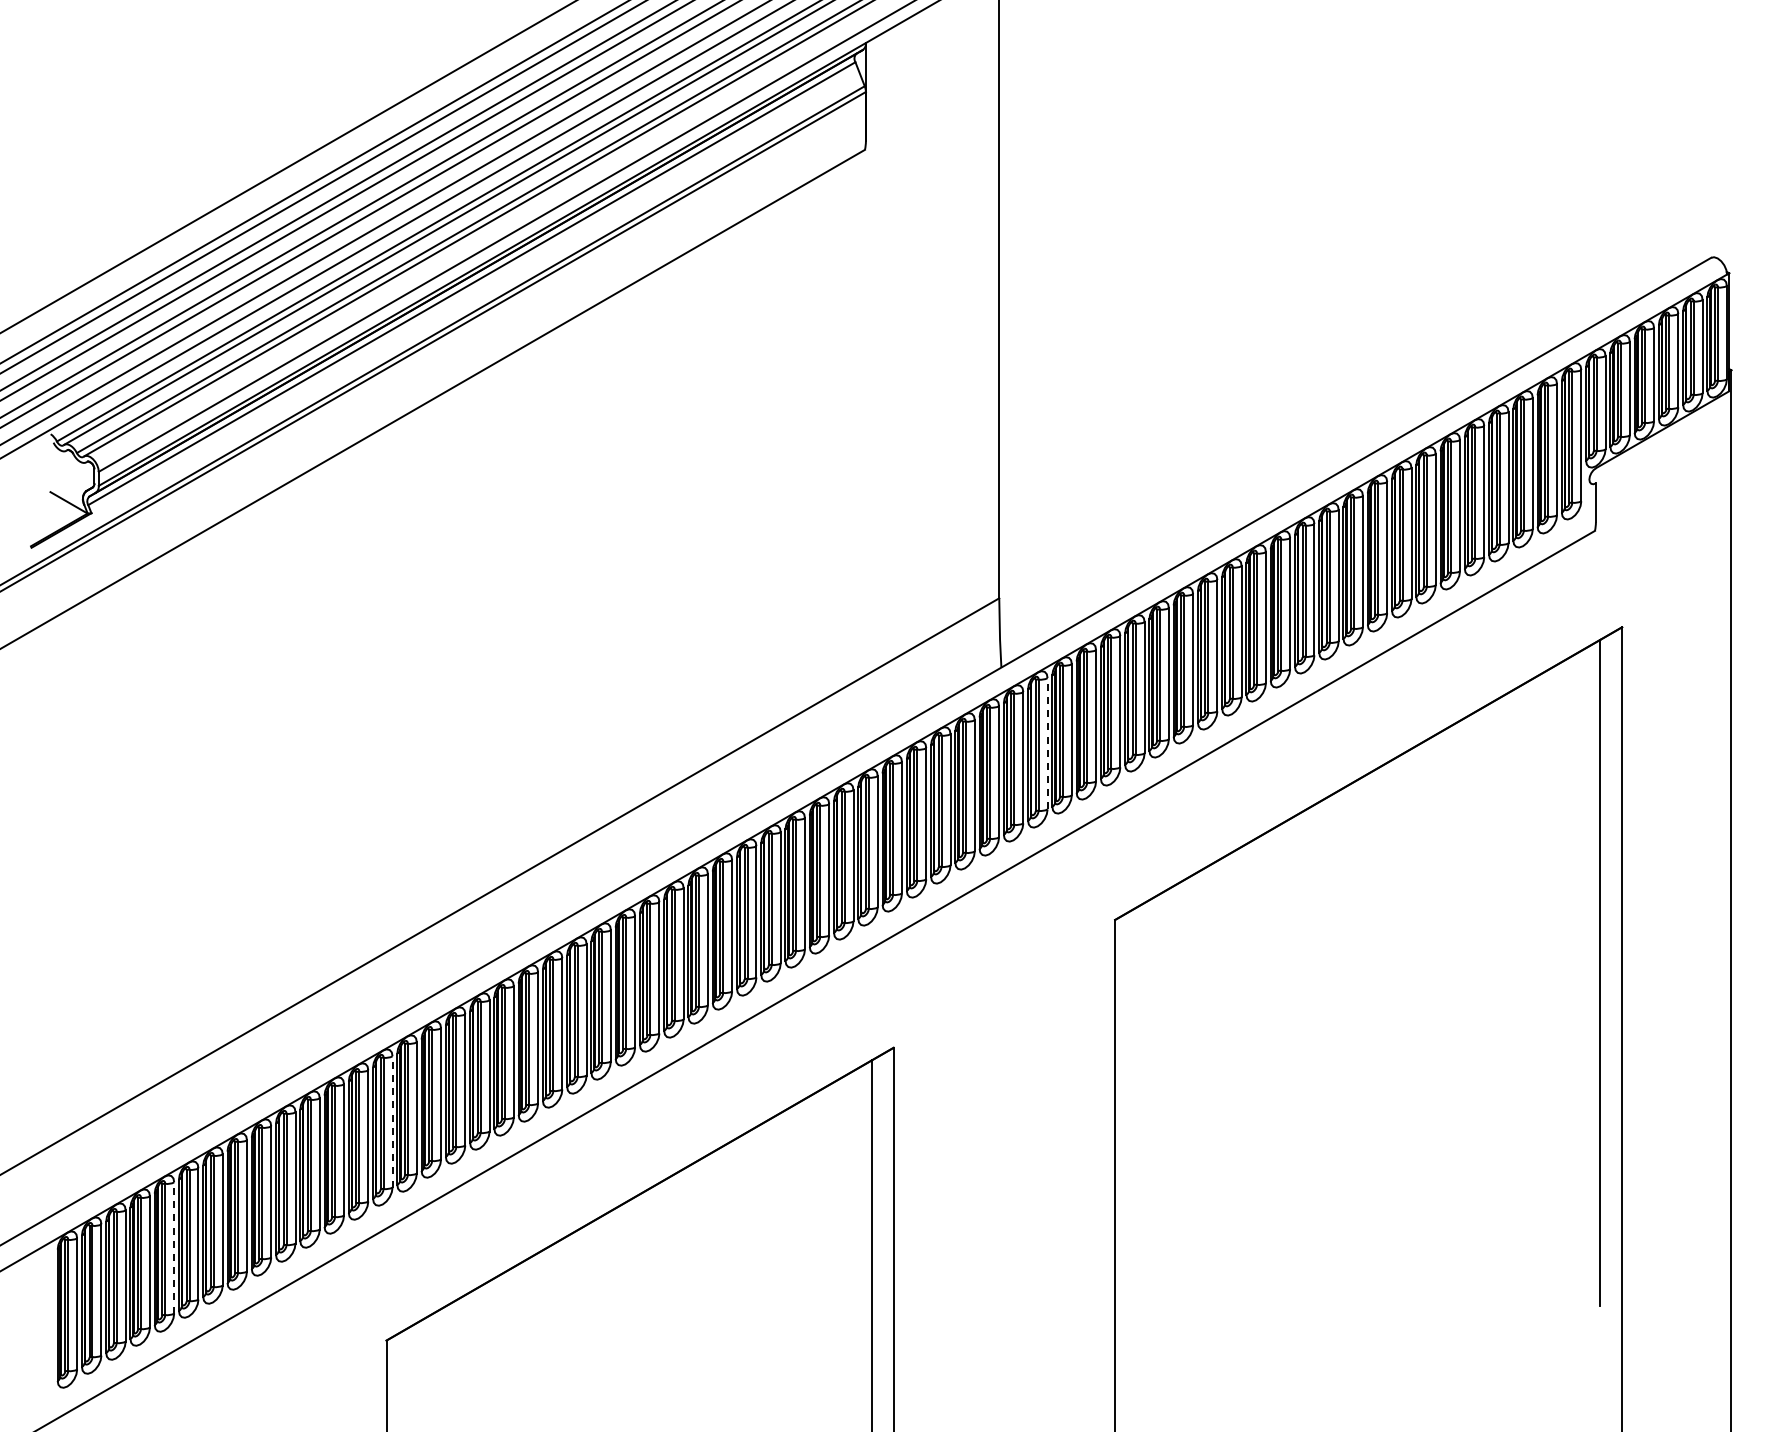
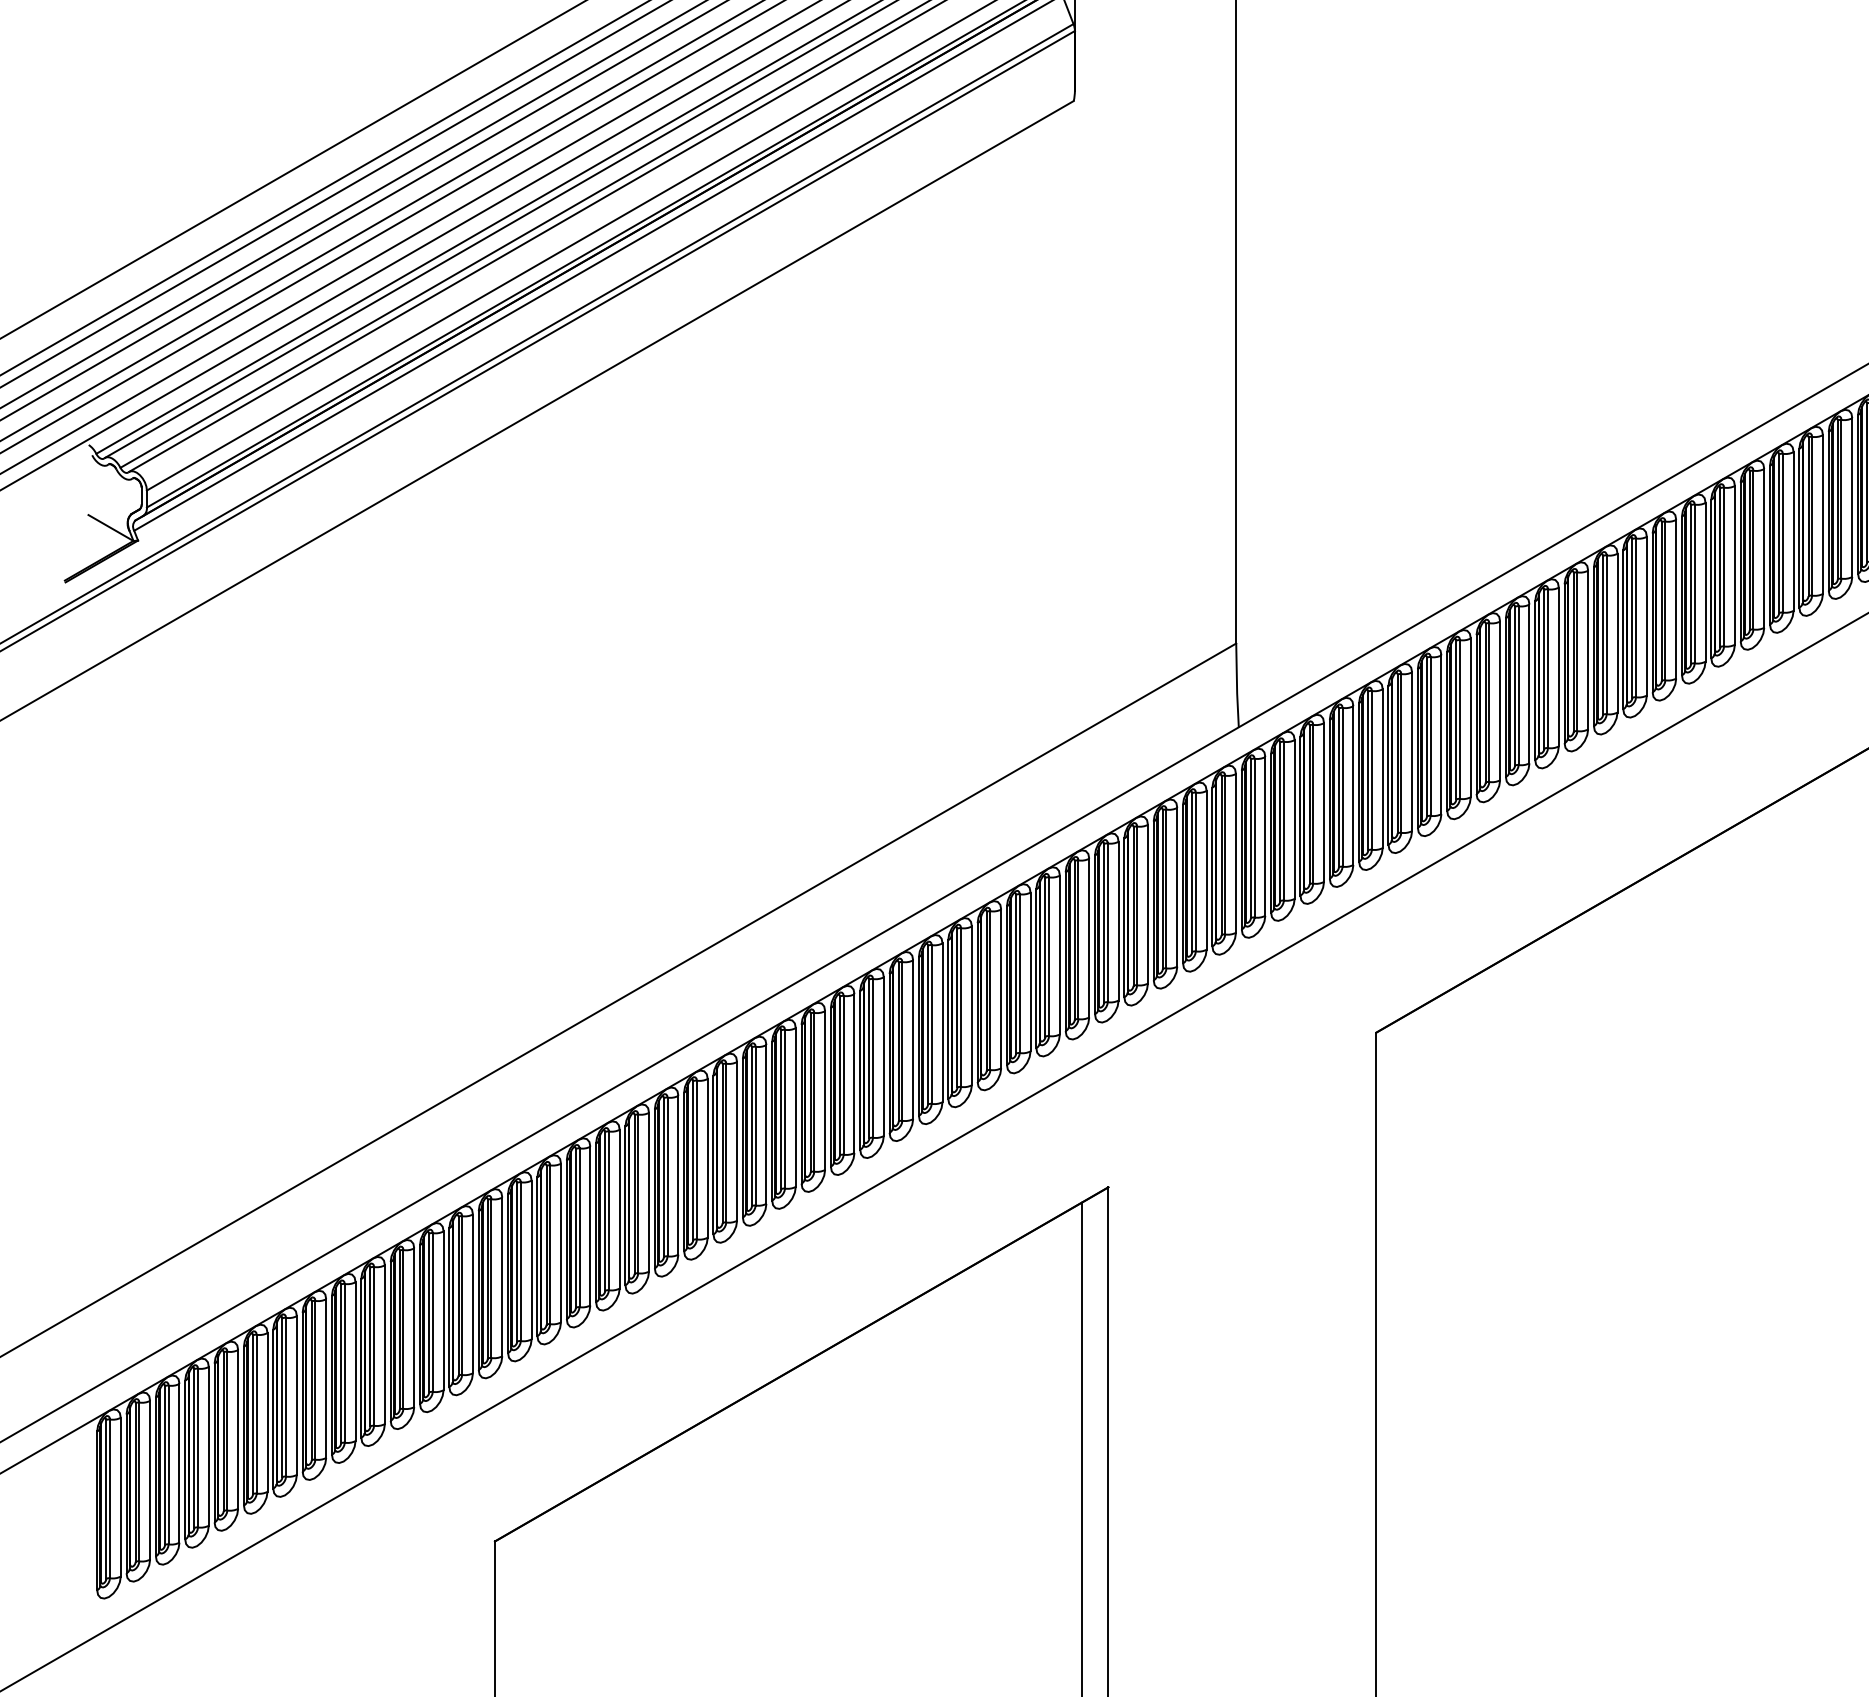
line: (1047, 743) -> (1294, 819), dashed -> solid
line: (392, 1121) -> (502, 1276), dashed -> solid
line: (174, 1247) -> (238, 1428), dashed -> solid

